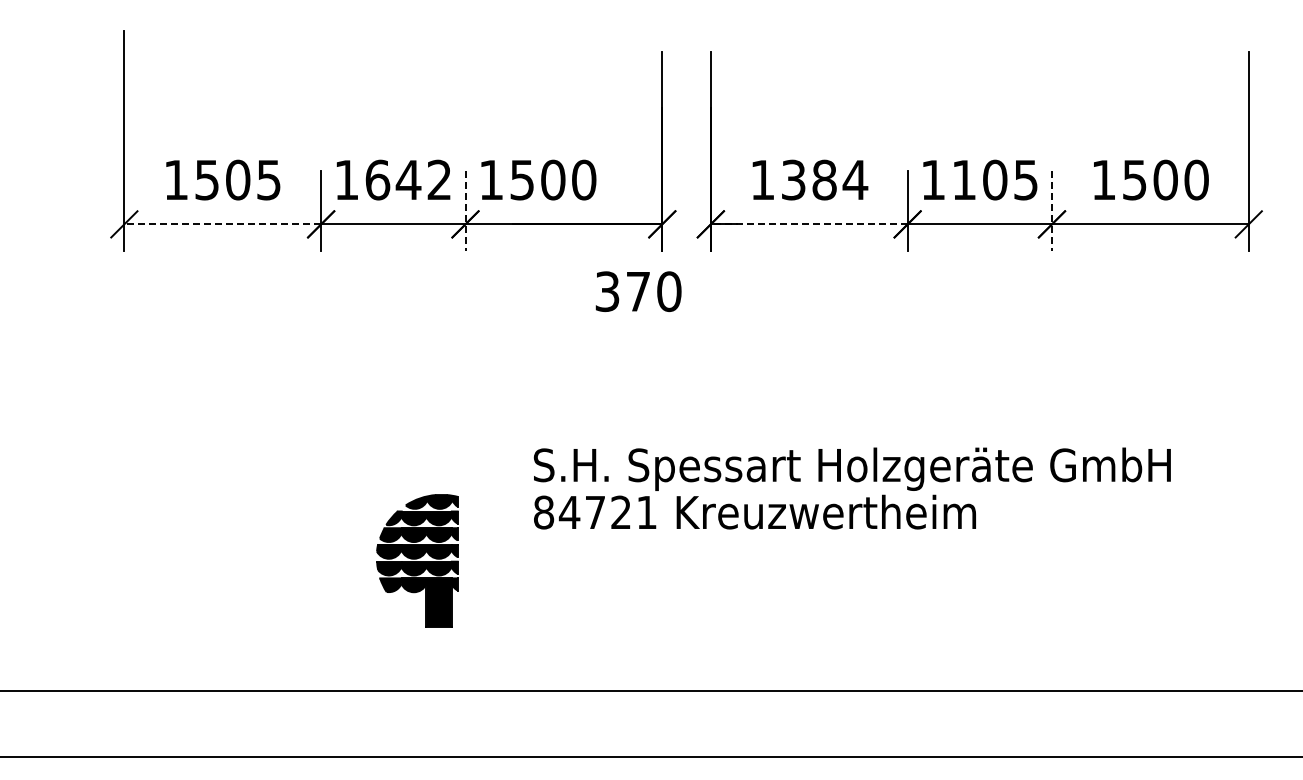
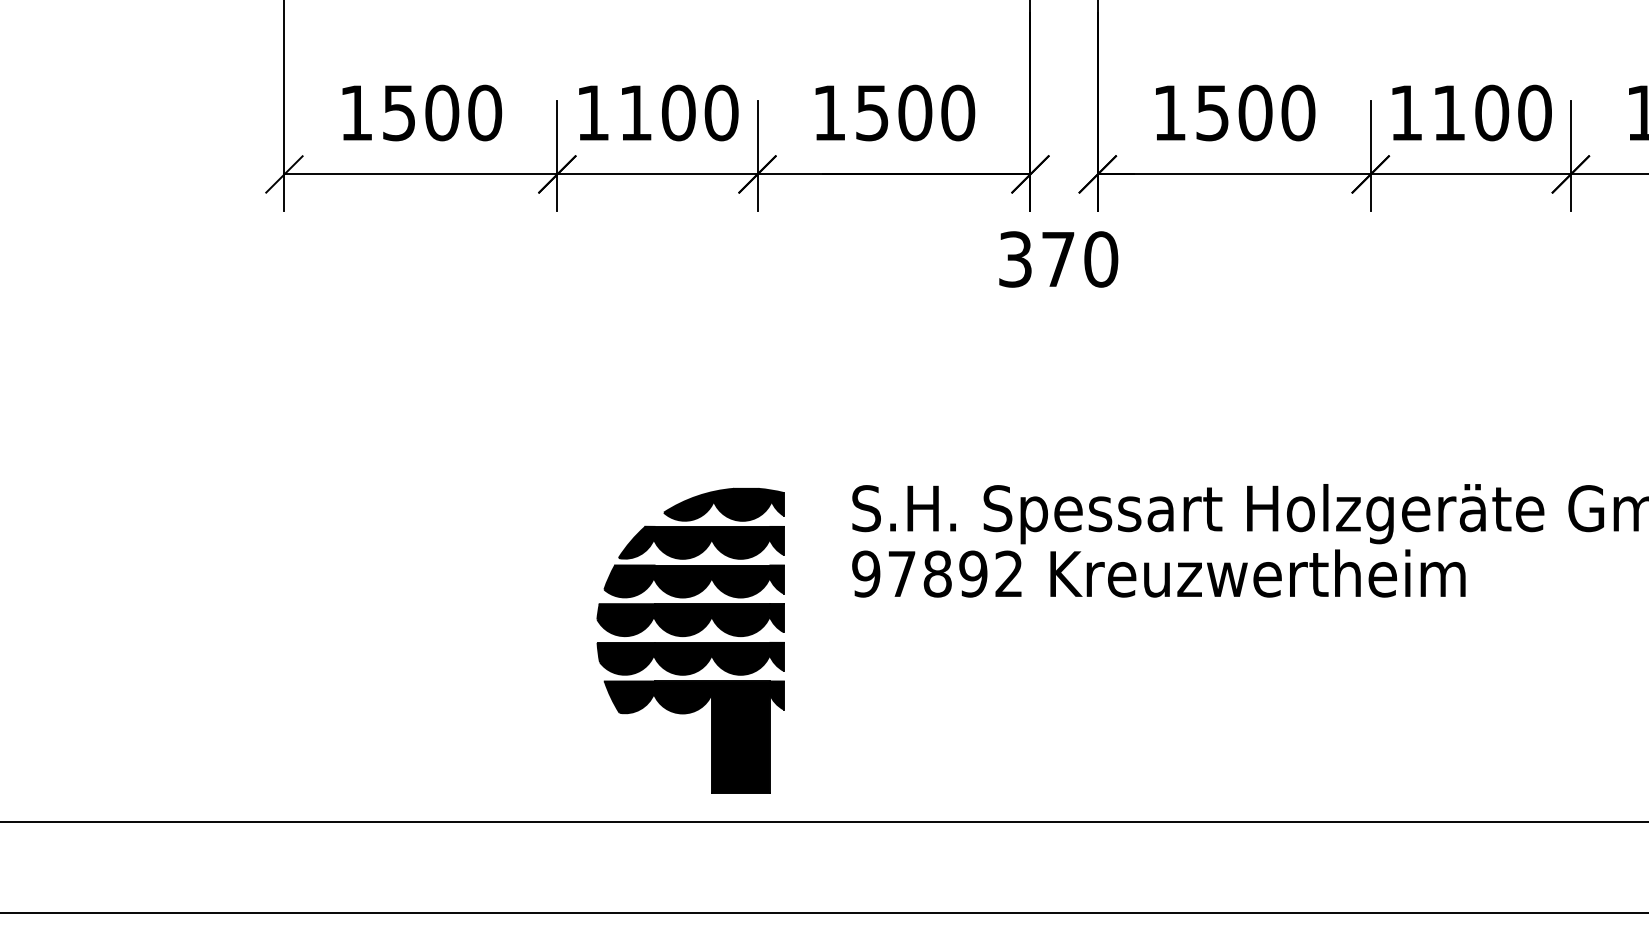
text: (269, 179) -> (485, 112), 1505 -> 1500
text: (408, 179) -> (678, 112), 1642 -> 1100
text: (538, 179) -> (894, 112), moved
text: (825, 179) -> (1256, 112), 1384 -> 1500
text: (1026, 179) -> (1535, 112), 1105 -> 1100
line: (465, 210) -> (757, 155), dashed -> solid
line: (1051, 210) -> (1570, 155), dashed -> solid
line: (222, 224) -> (420, 174), dashed -> solid
line: (808, 224) -> (1233, 174), dashed -> solid
text: (638, 291) -> (1058, 259), moved
text: (594, 512) -> (936, 574), 84721 -> 97892
part: (417, 560) -> (690, 640), size x1.67

